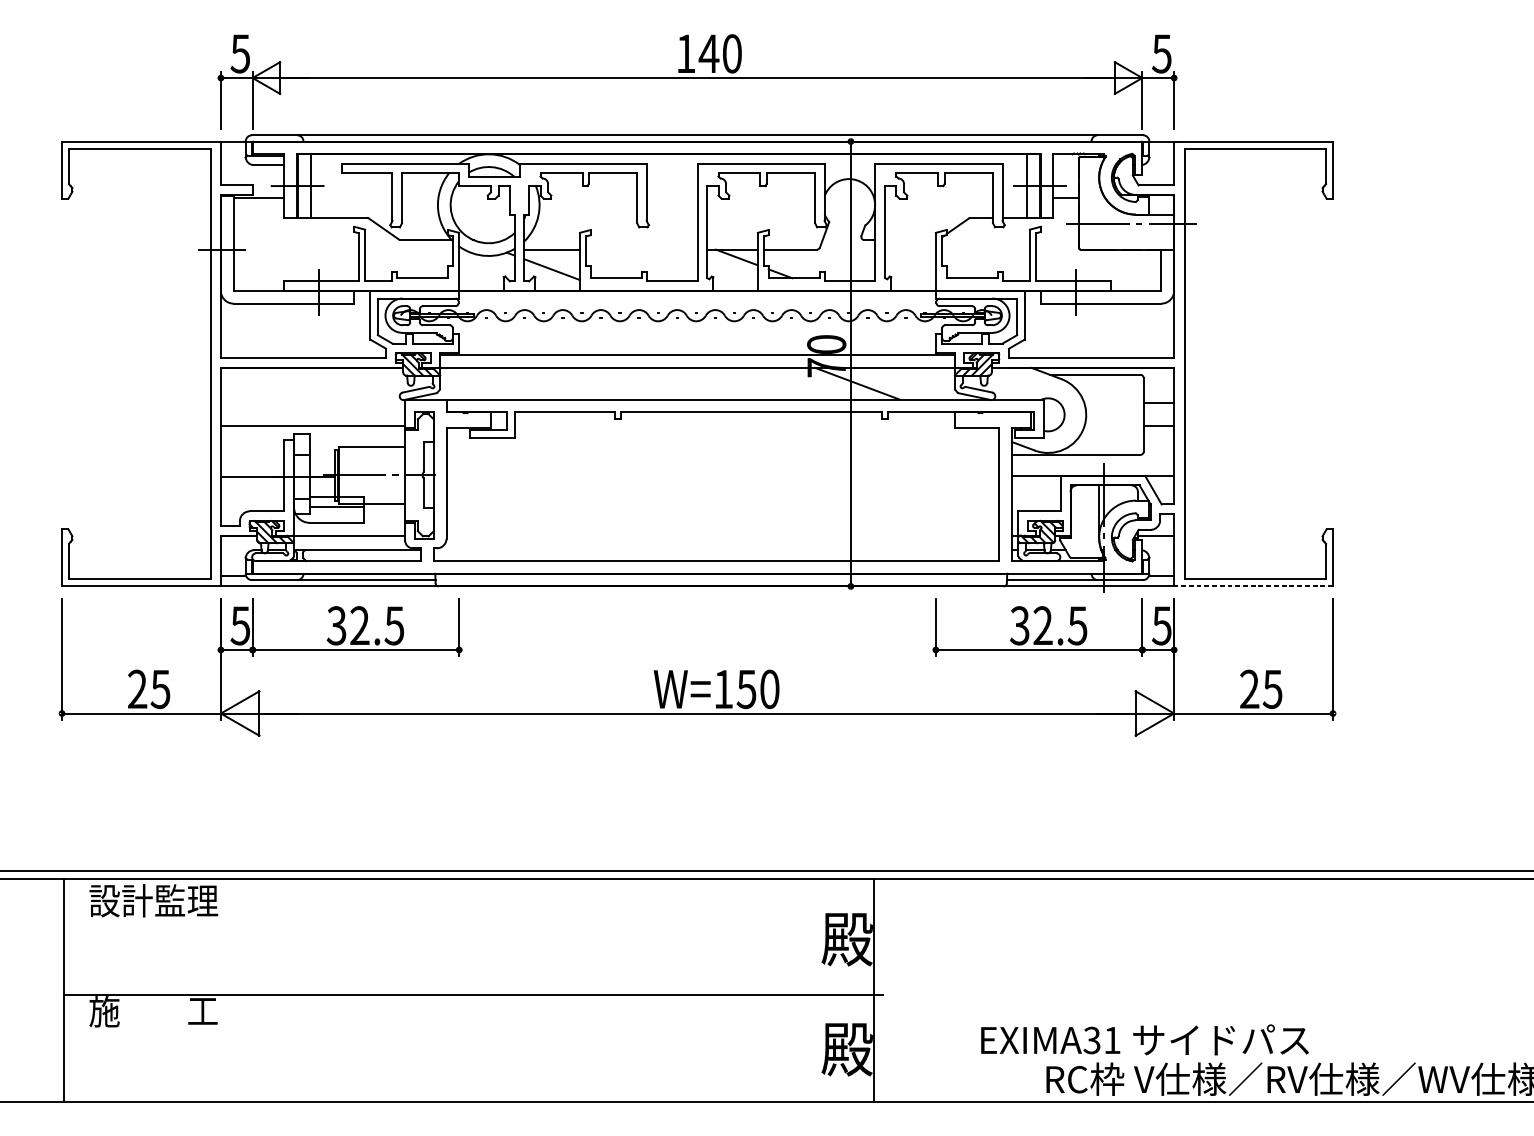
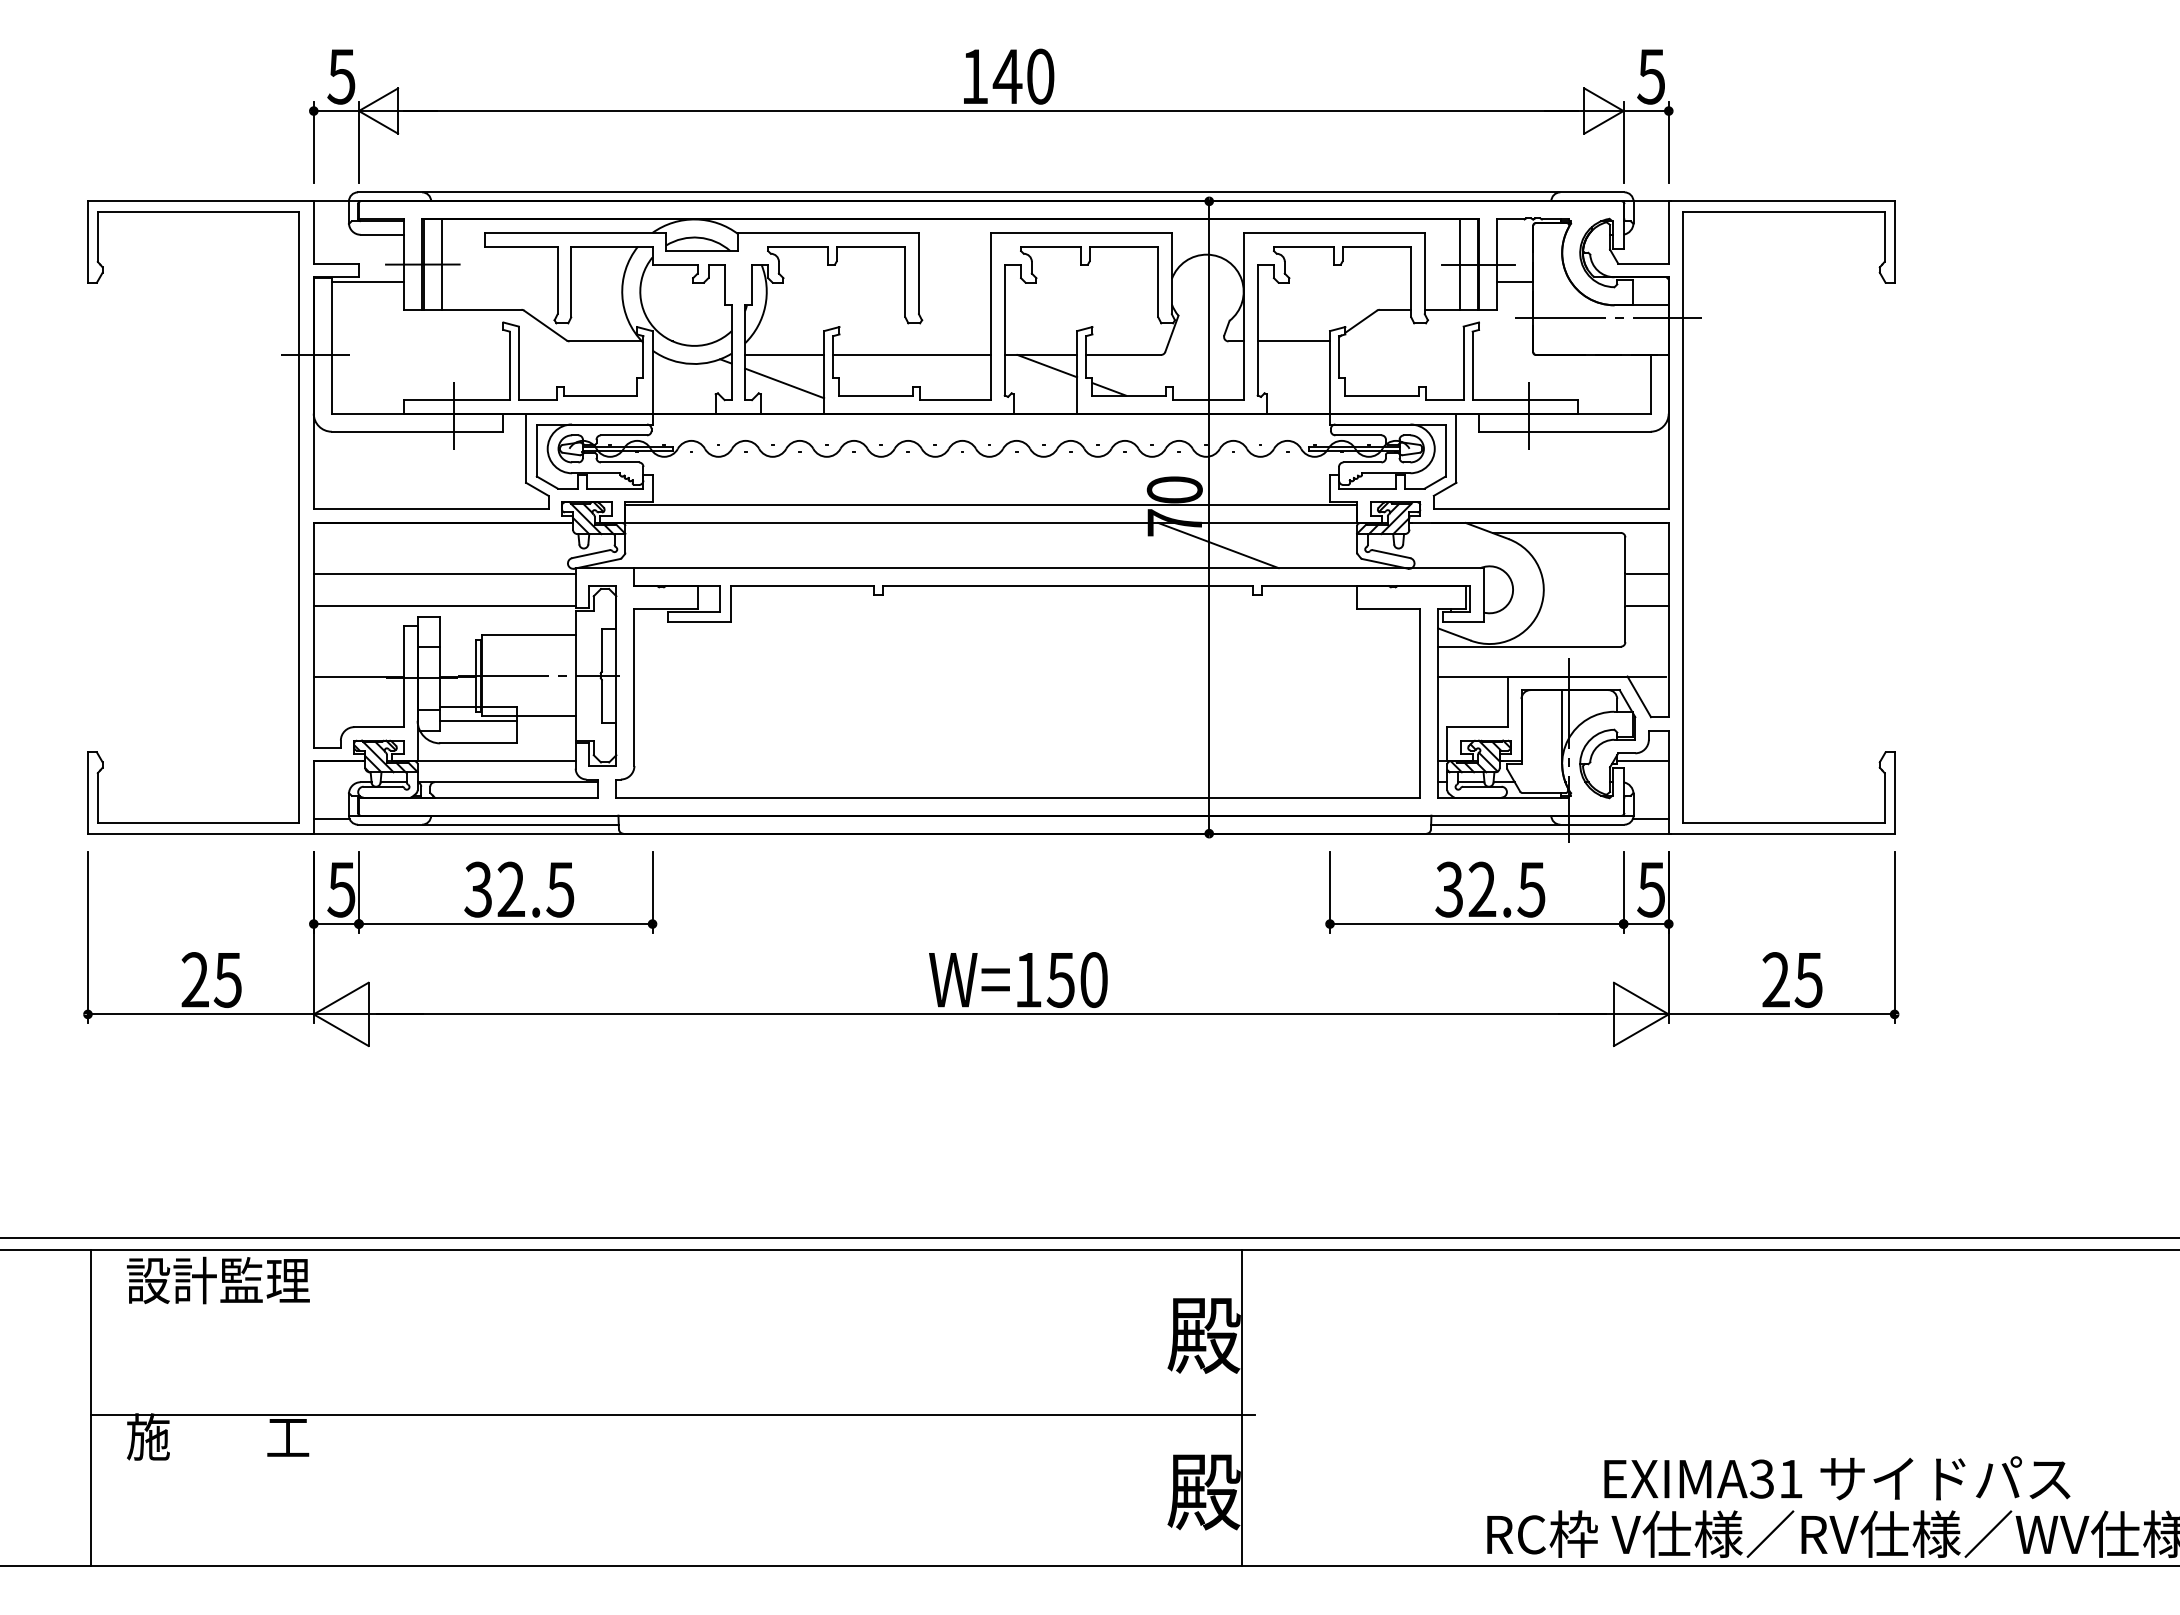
line: (910, 240) -> (1293, 341), added
line: (642, 249) -> (912, 354), added
line: (312, 403) -> (444, 573), added
line: (1253, 586) -> (1781, 833), dashed -> solid
text: (1145, 1040) -> (1837, 1478), moved

